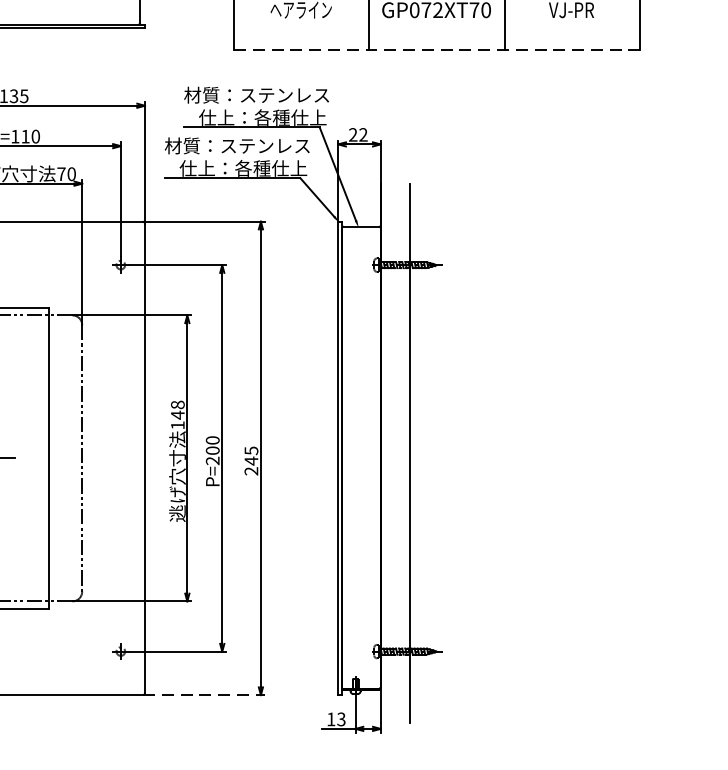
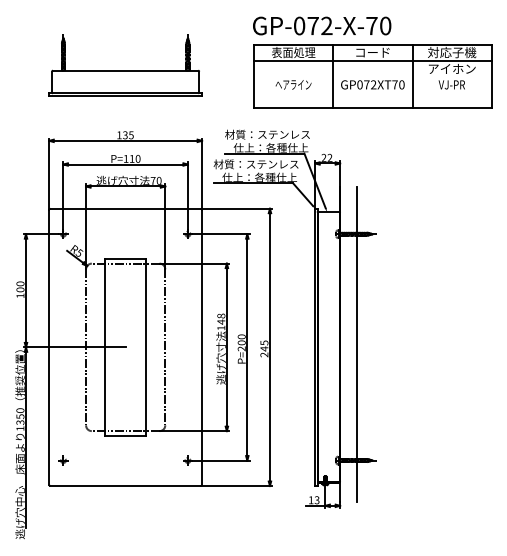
line: (437, 50) -> (373, 108), dashed -> solid
line: (203, 695) -> (236, 486), dashed -> solid

